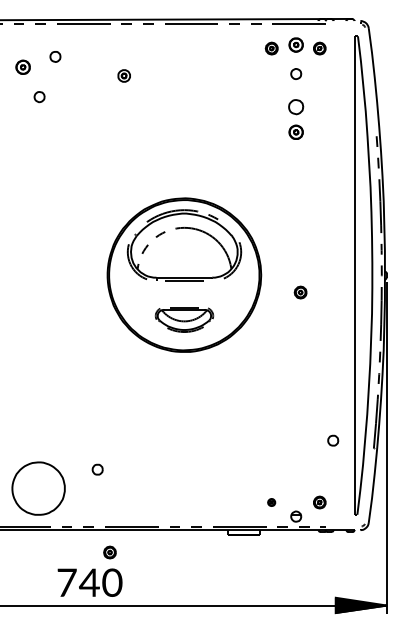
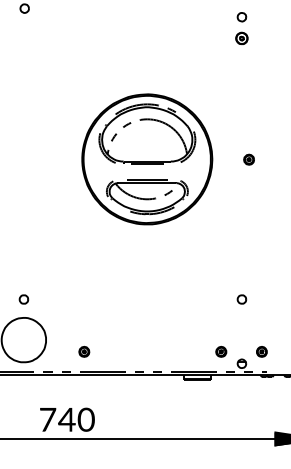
part: (296, 107) -> (242, 17), size x0.71
part: (300, 292) -> (248, 159), moved
part: (184, 319) -> (147, 196), size x1.67
part: (333, 440) -> (242, 299), moved
part: (97, 469) -> (23, 299), moved
part: (271, 502) -> (221, 351), size x1.67
part: (109, 552) -> (83, 351), moved

